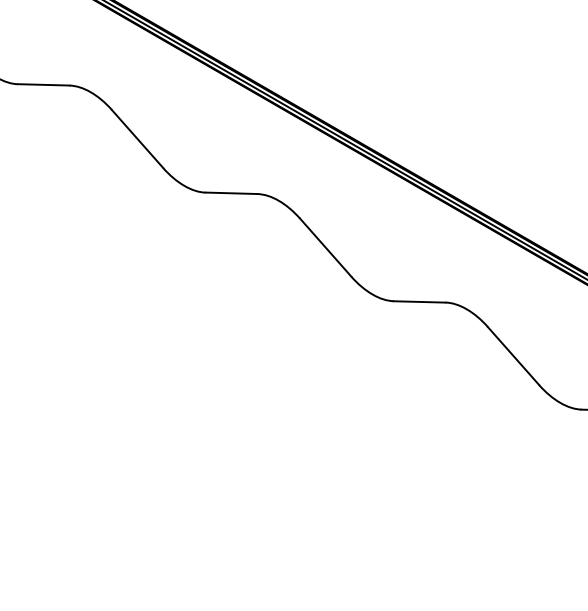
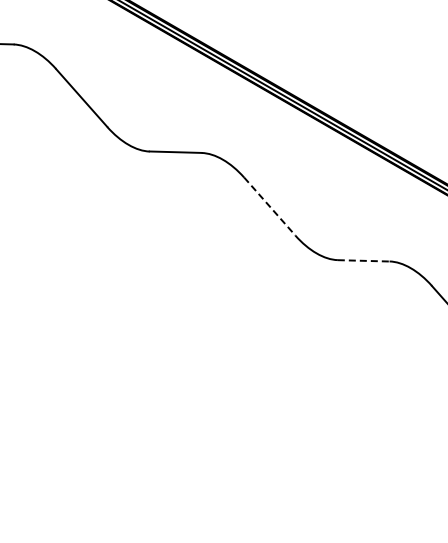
line: (325, 247) -> (269, 206), solid -> dashed
line: (419, 301) -> (363, 260), solid -> dashed

